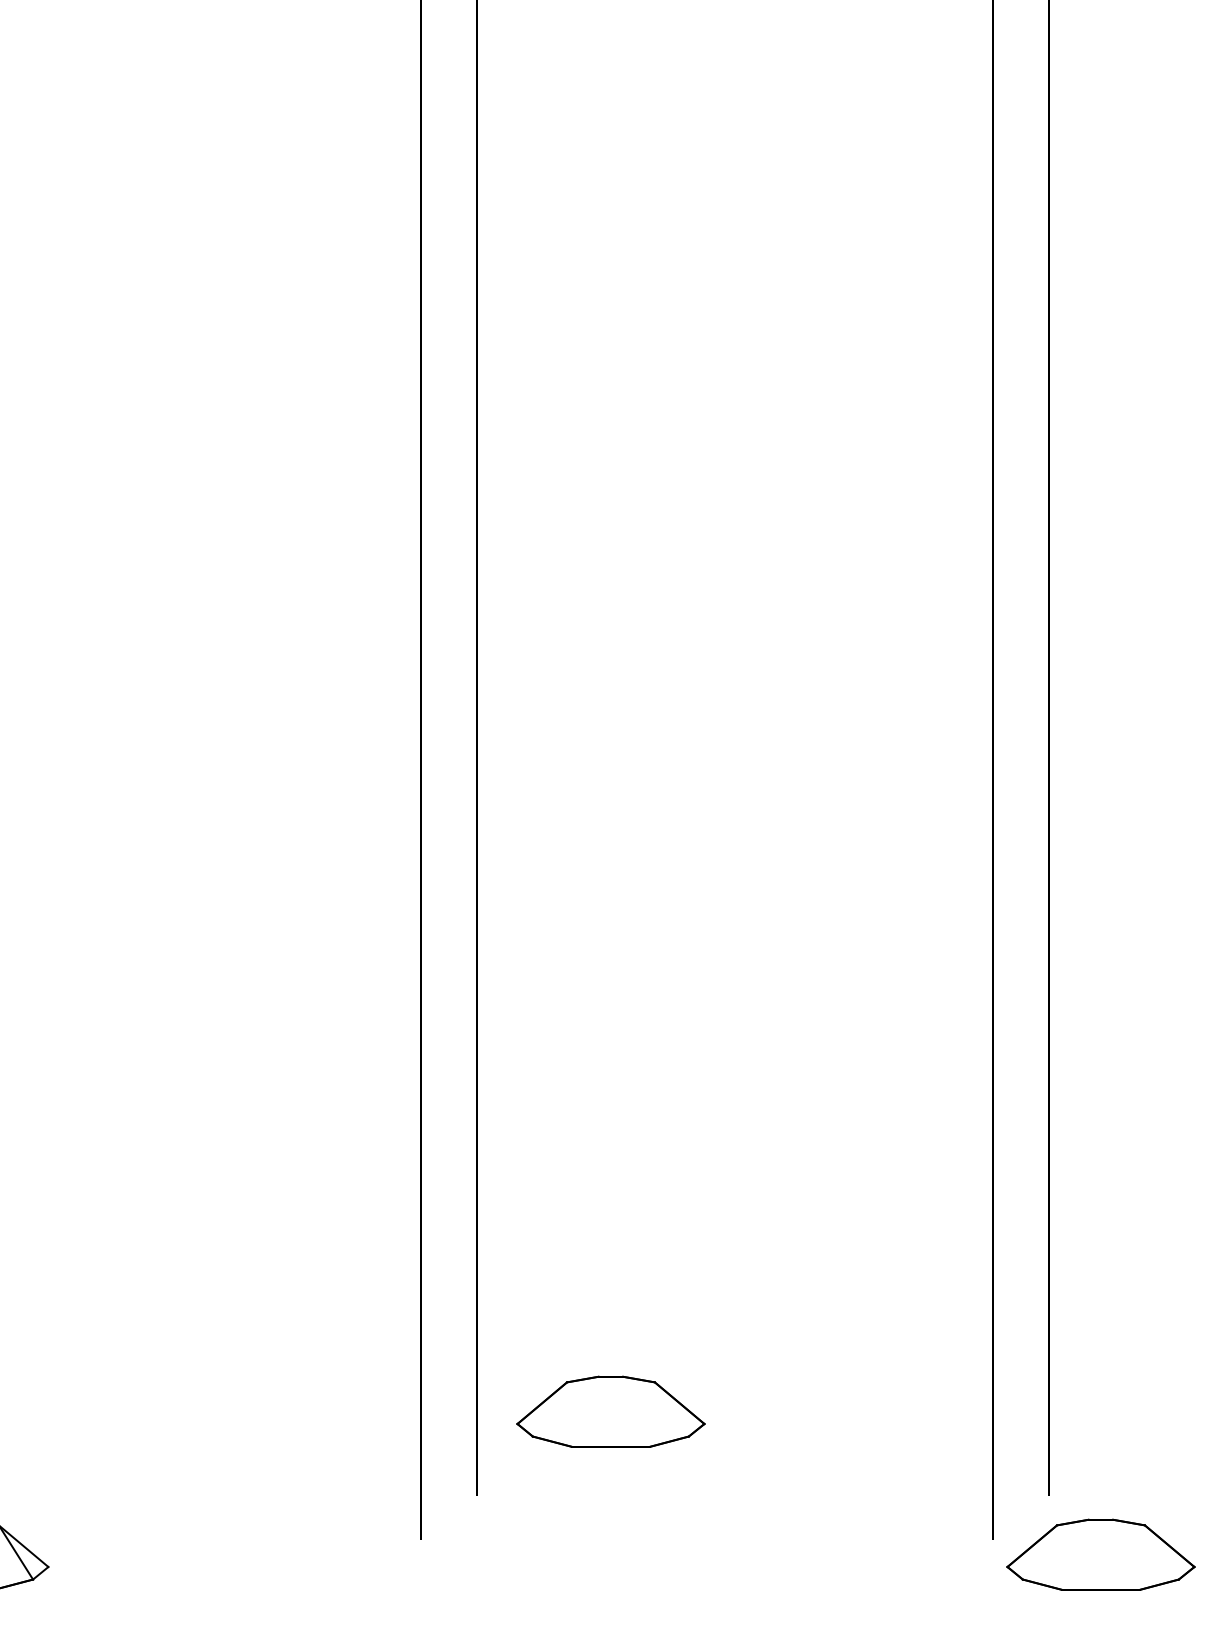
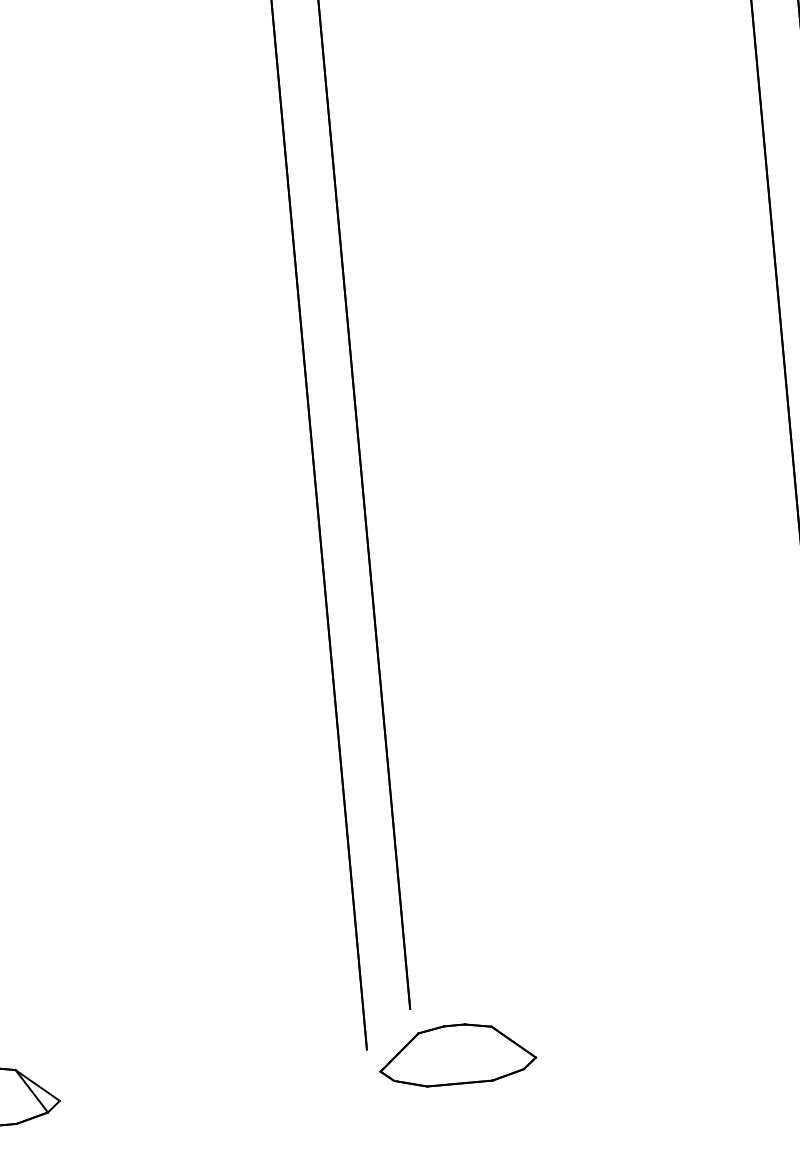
part: (610, 1411) -> (456, 1054), moved

